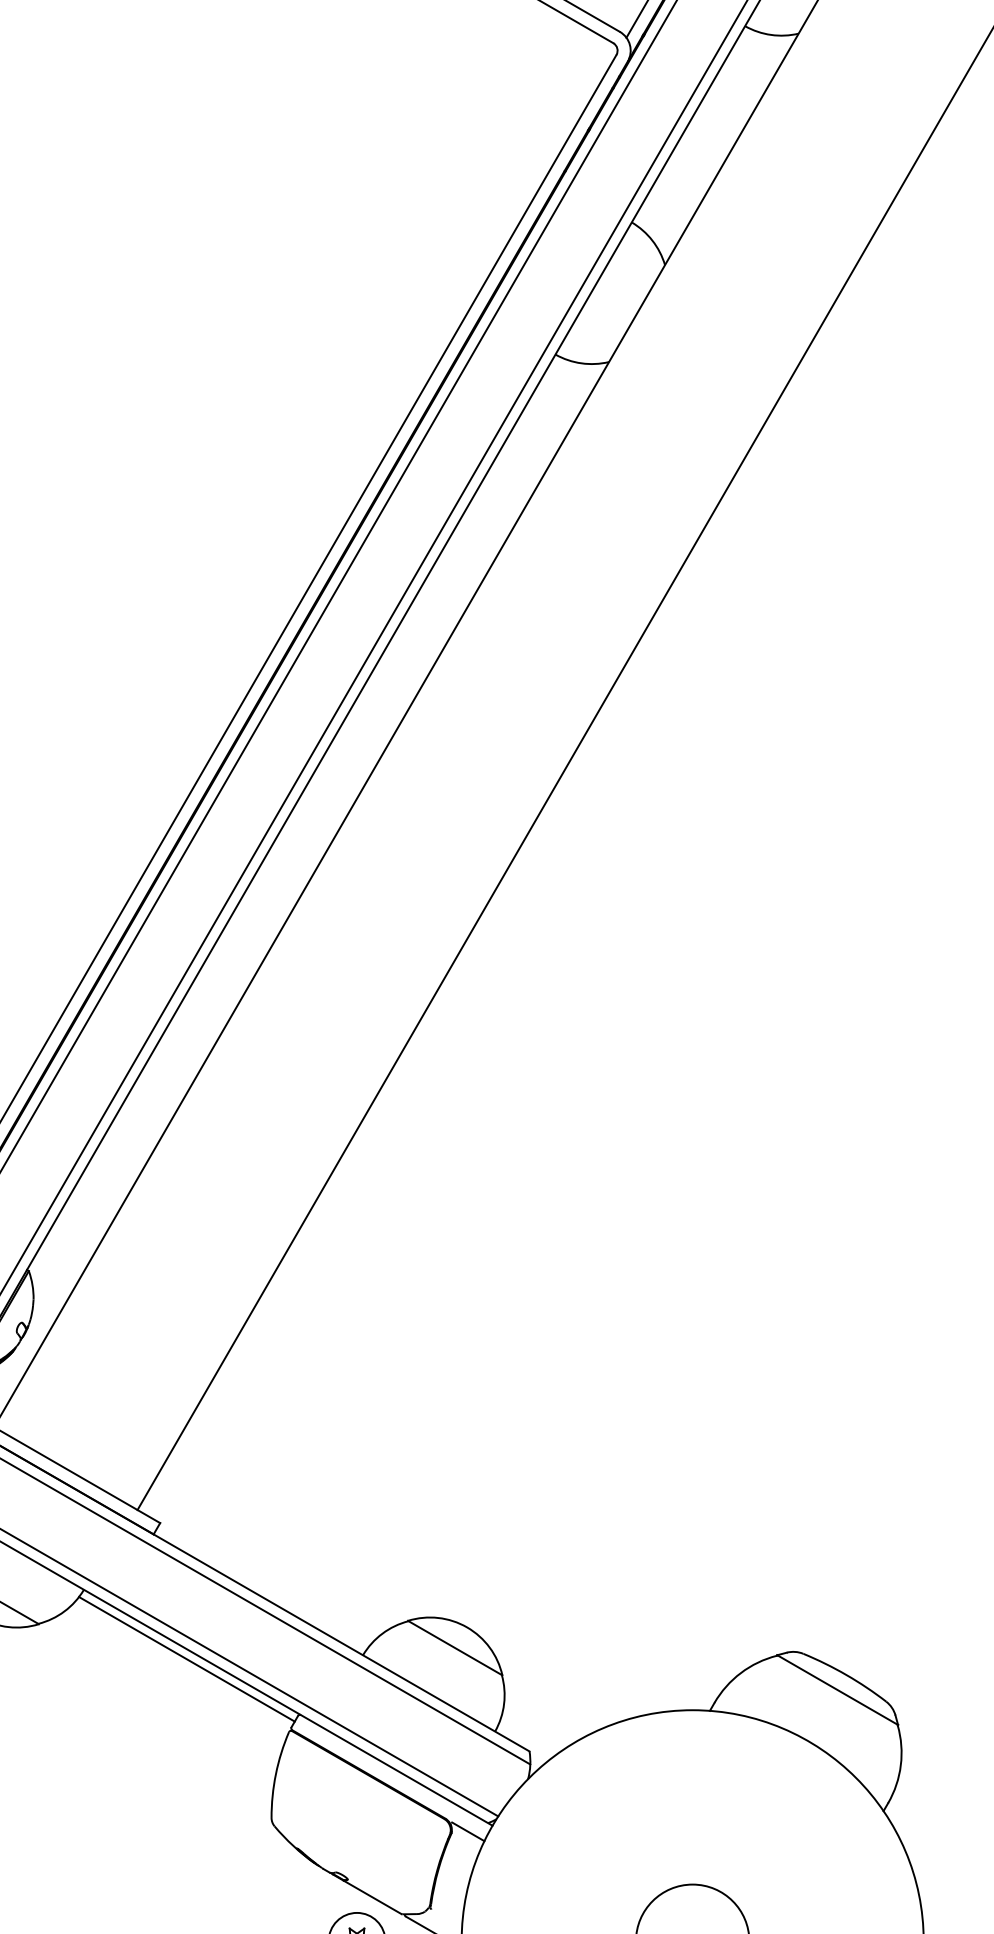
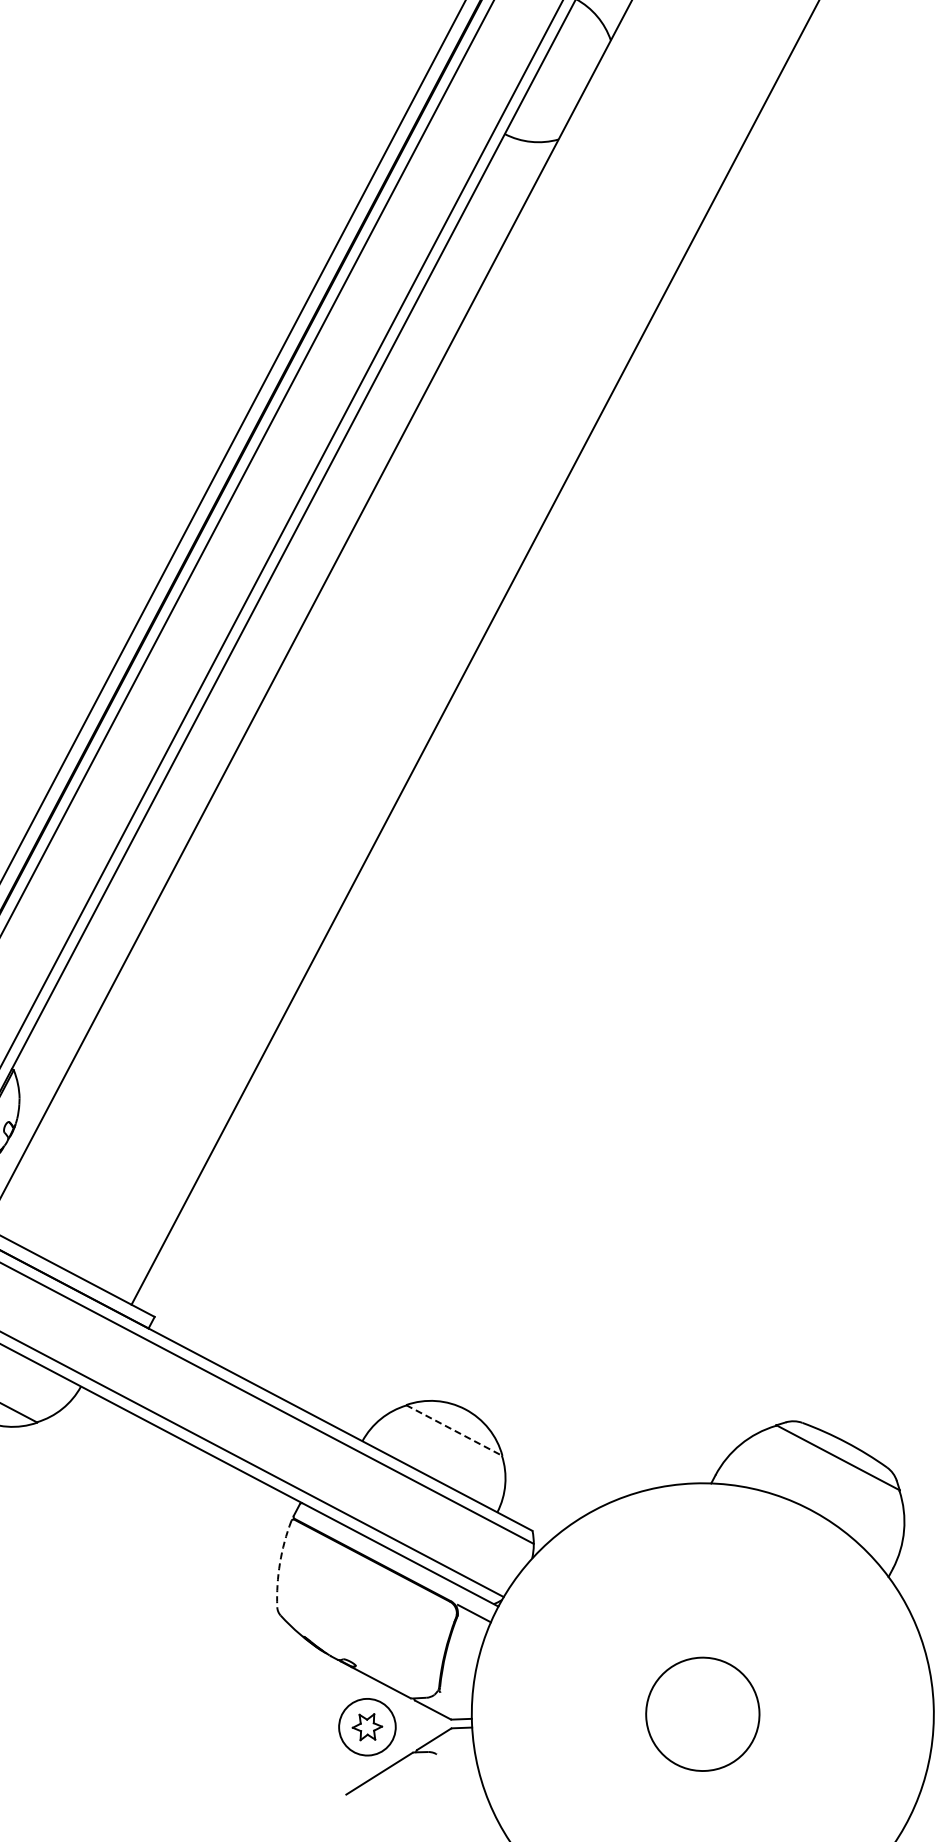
line: (455, 1648) -> (454, 1430), solid -> dashed
line: (186, 1659) -> (186, 1452), removed
arc: (275, 1774) -> (279, 1563), solid -> dashed

